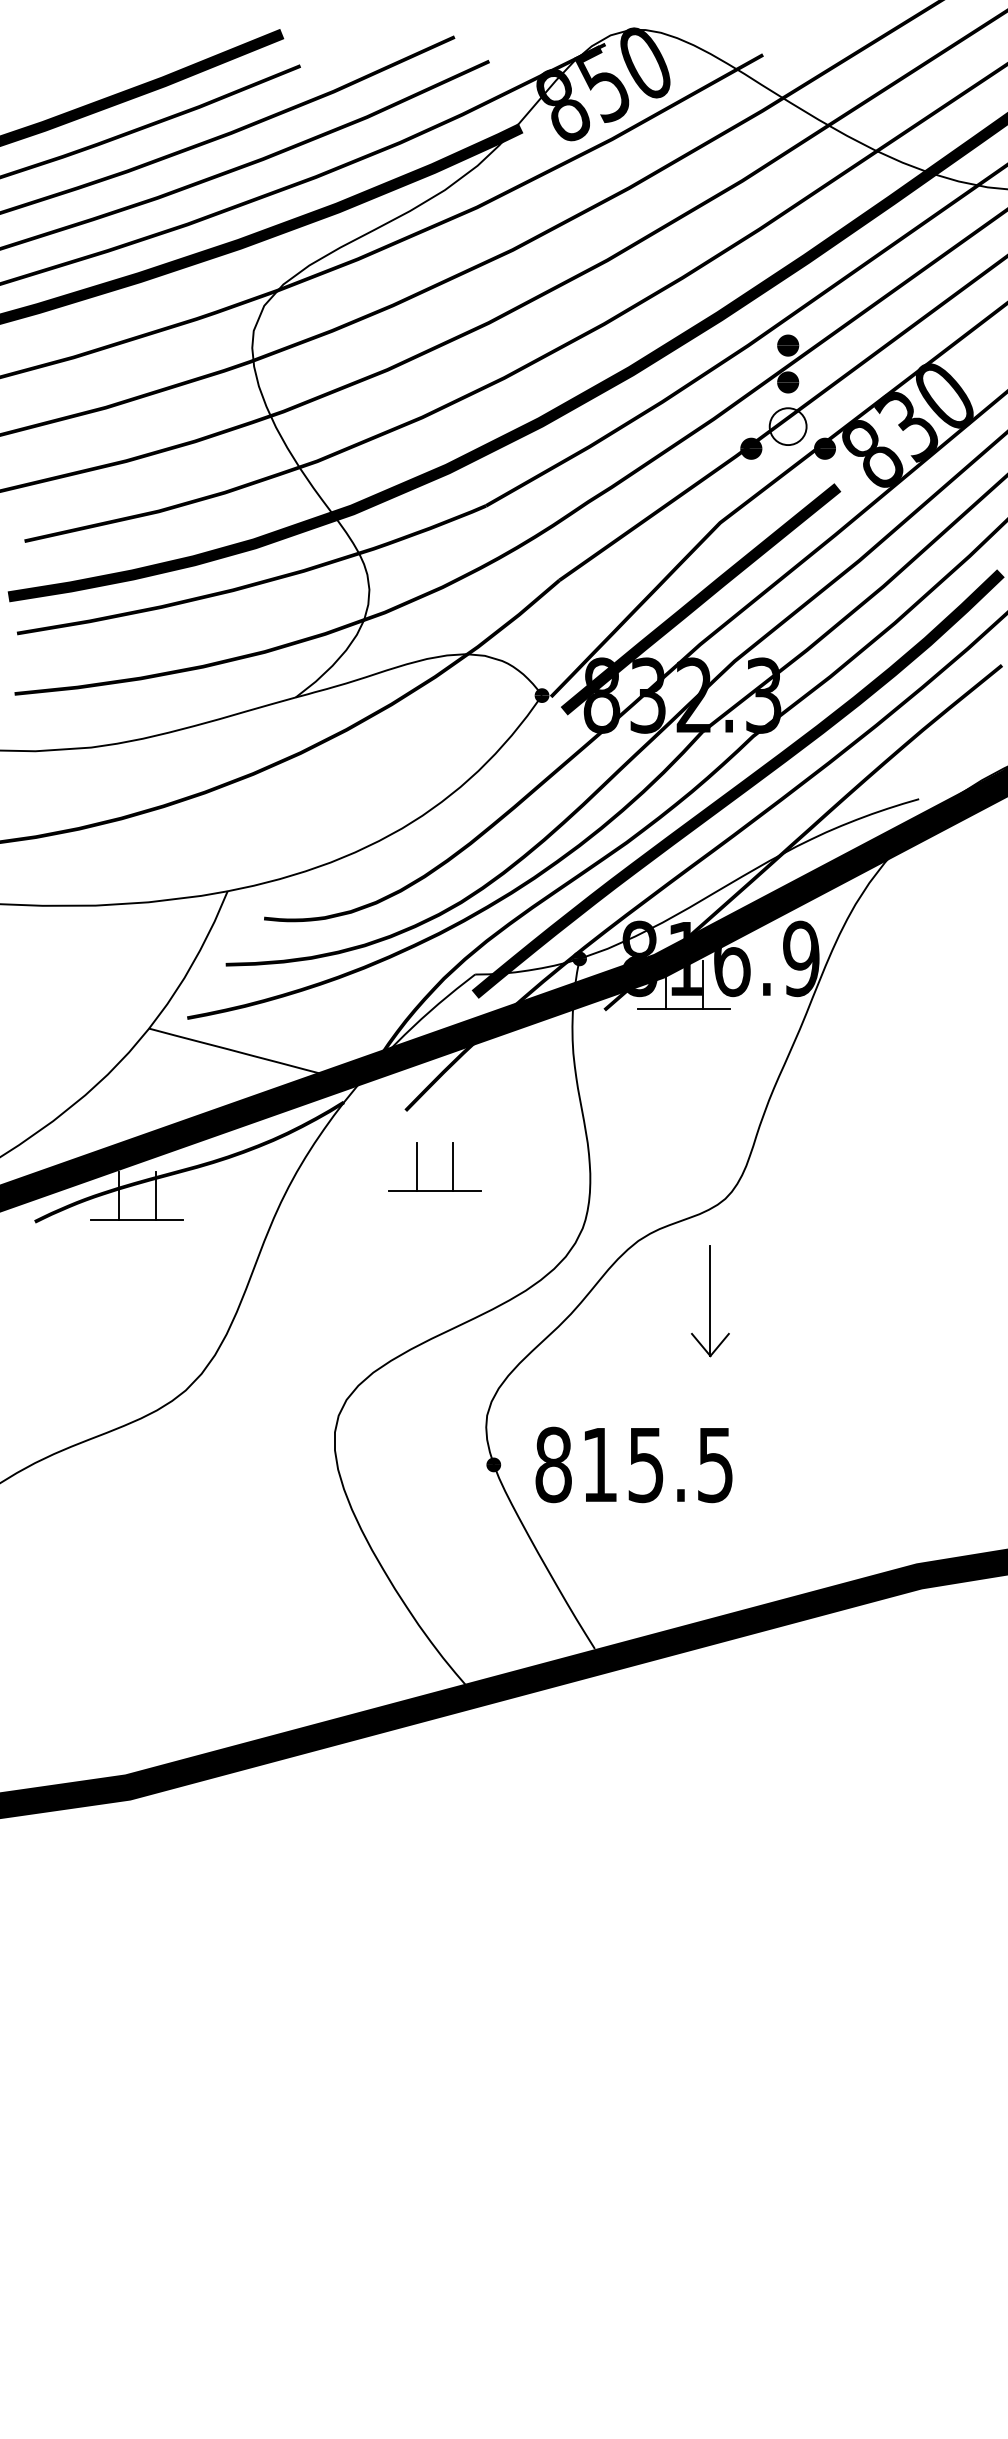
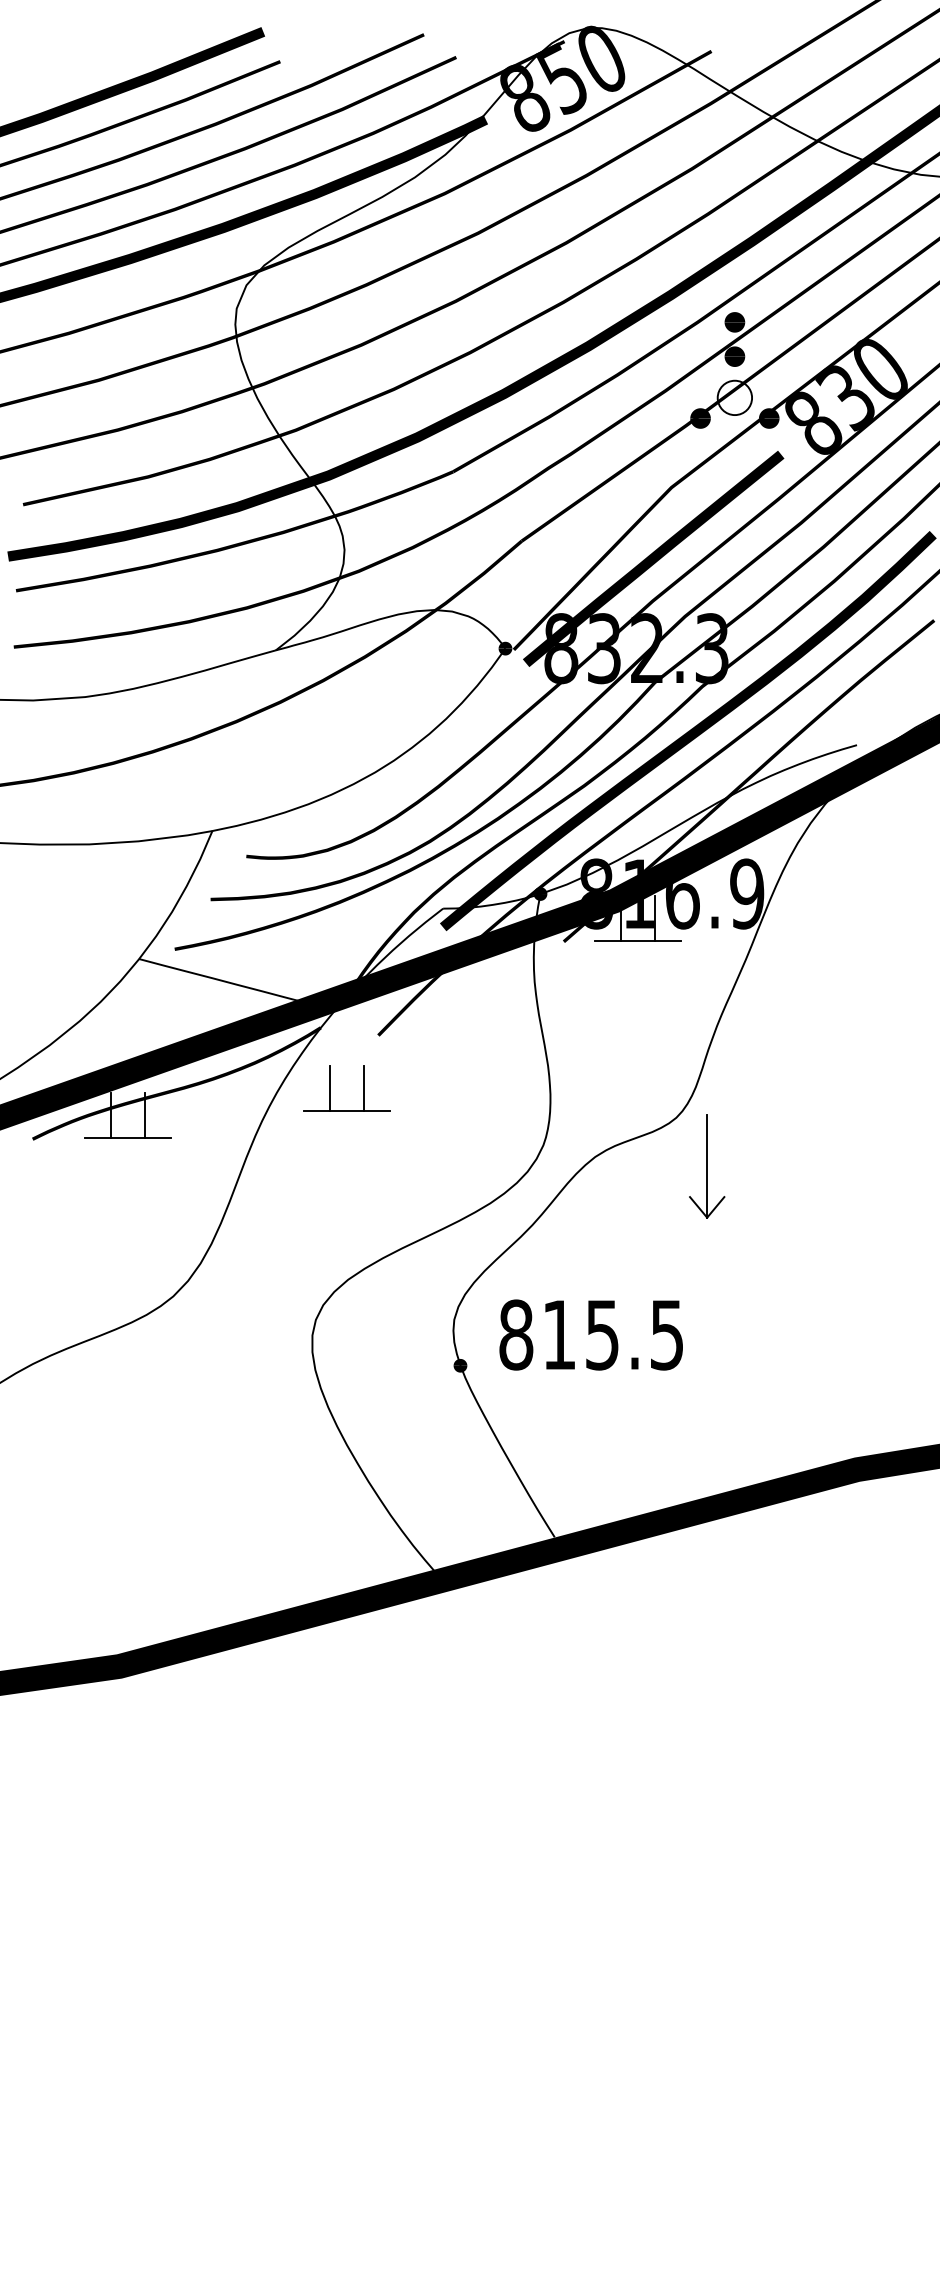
part: (417, 1166) -> (330, 1087), moved
part: (710, 1301) -> (707, 1166), moved
text: (633, 1464) -> (590, 1334), moved

